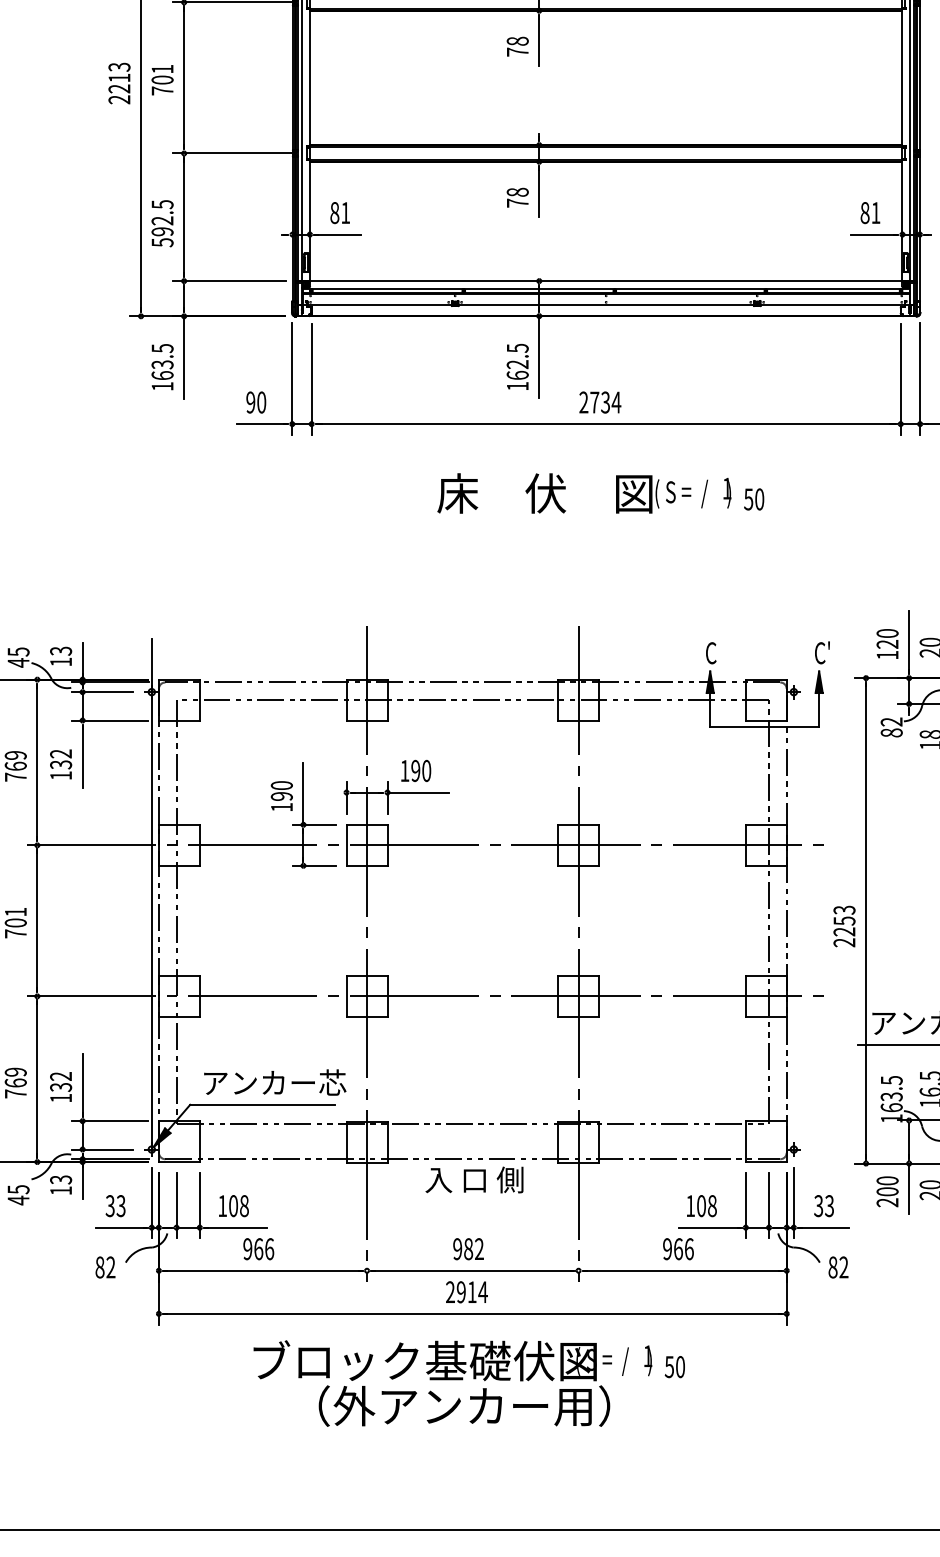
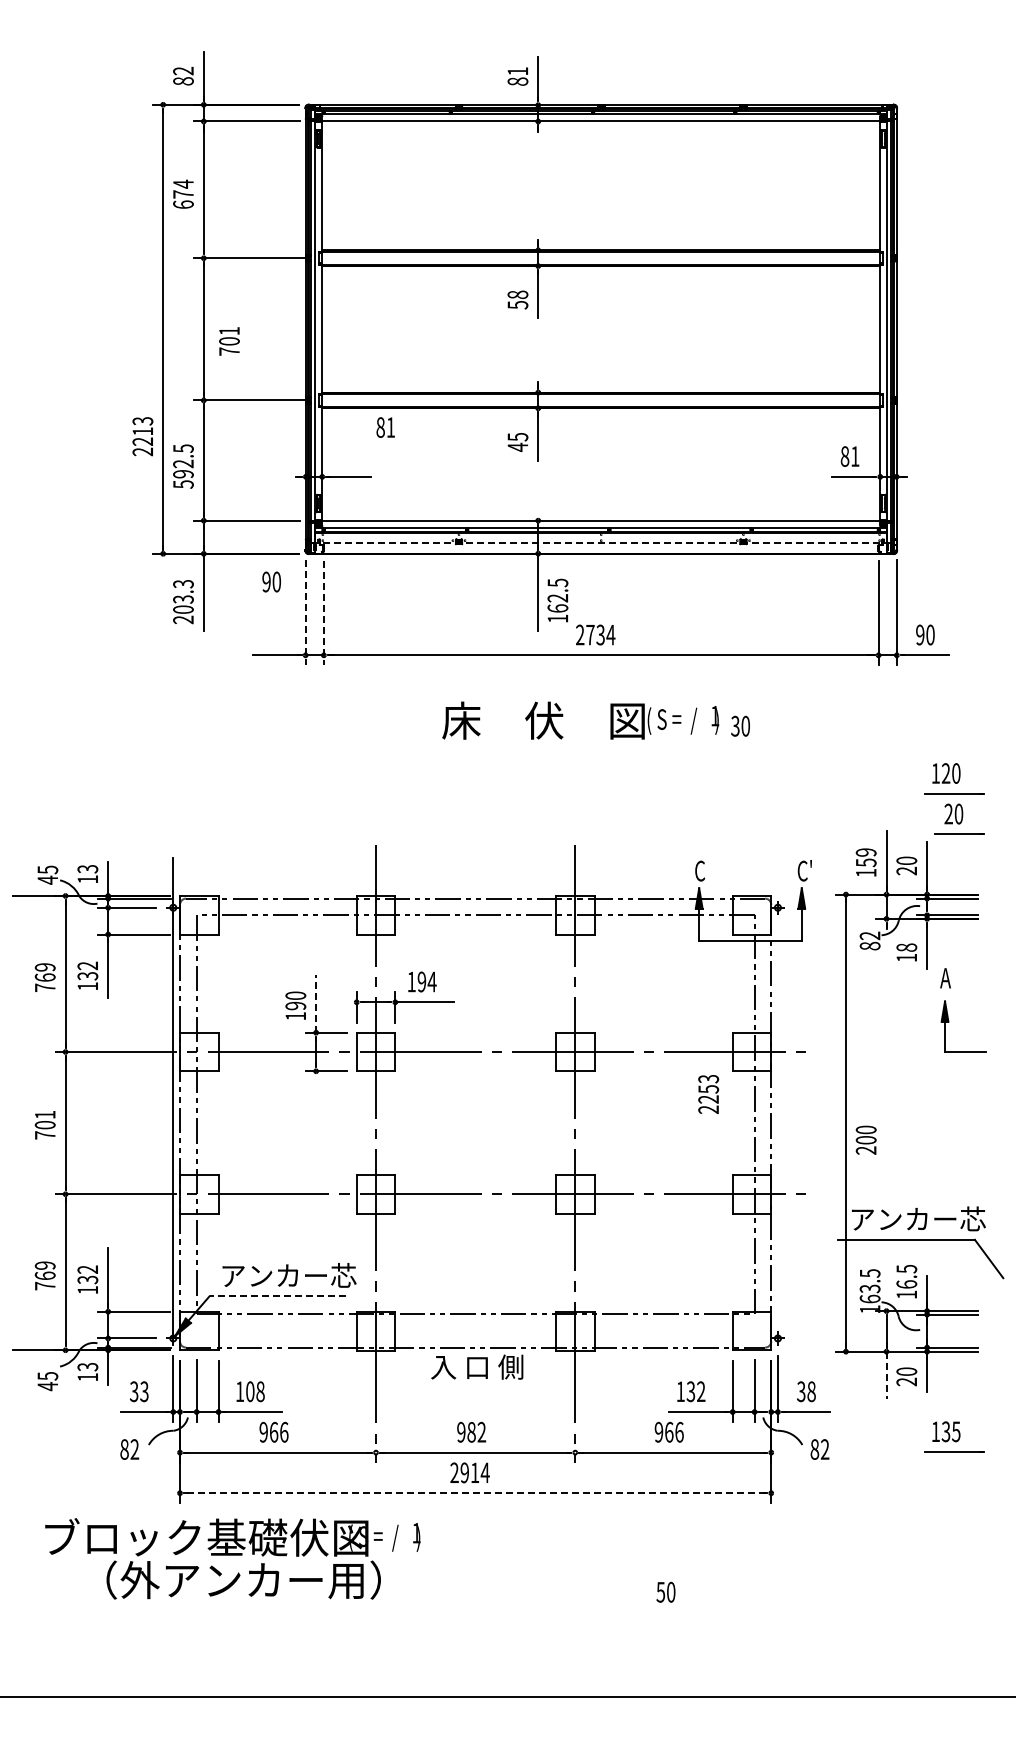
text: (517, 51) -> (517, 304), 78 -> 58
text: (162, 80) -> (229, 341), moved
text: (119, 83) -> (142, 436), moved
text: (517, 197) -> (517, 441), 78 -> 45
text: (339, 212) -> (385, 427), moved
line: (605, 305) -> (600, 543), solid -> dashed
text: (517, 366) -> (557, 600), moved
text: (162, 368) -> (183, 602), 163.5 -> 203.3
line: (292, 378) -> (305, 612), solid -> dashed
line: (311, 379) -> (323, 613), solid -> dashed
text: (256, 401) -> (271, 581), moved
text: (748, 498) -> (735, 725), 50 -> 30
text: (886, 638) -> (865, 857), 120 -> 159
text: (425, 770) -> (431, 981), 190 -> 194
line: (303, 793) -> (316, 1003), solid -> dashed
text: (844, 926) -> (708, 1094), moved
line: (262, 1104) -> (277, 1296), solid -> dashed
line: (909, 1188) -> (886, 1375), solid -> dashed
text: (886, 1190) -> (865, 1139), moved
text: (706, 1205) -> (695, 1391), 108 -> 132
text: (829, 1205) -> (811, 1391), 33 -> 38
line: (472, 1314) -> (475, 1493), solid -> dashed
text: (674, 1366) -> (665, 1591), moved
text: (452, 1383) -> (232, 1558), moved

